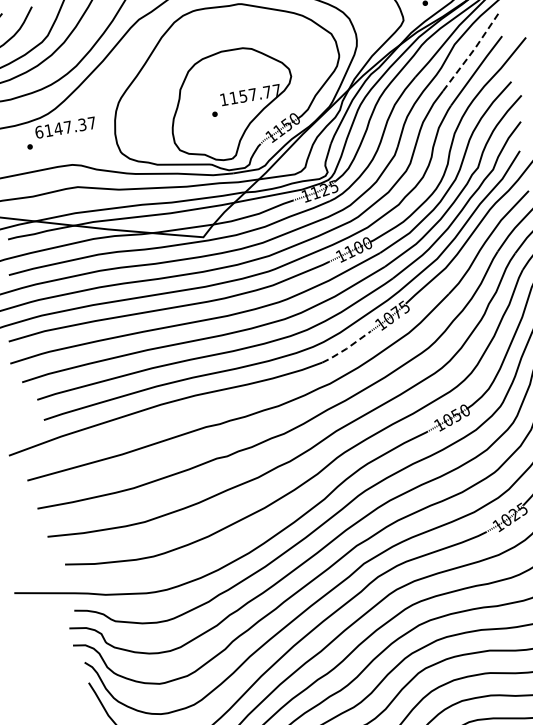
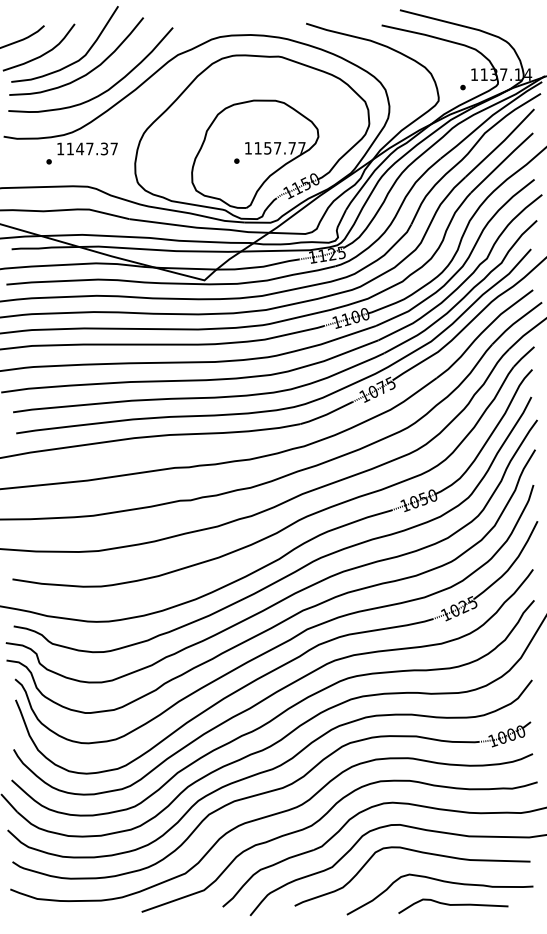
line: (472, 51) -> (501, 143), dashed -> solid
text: (39, 131) -> (60, 148), 6147.37 -> 1147.37
line: (346, 348) -> (326, 414), dashed -> solid

